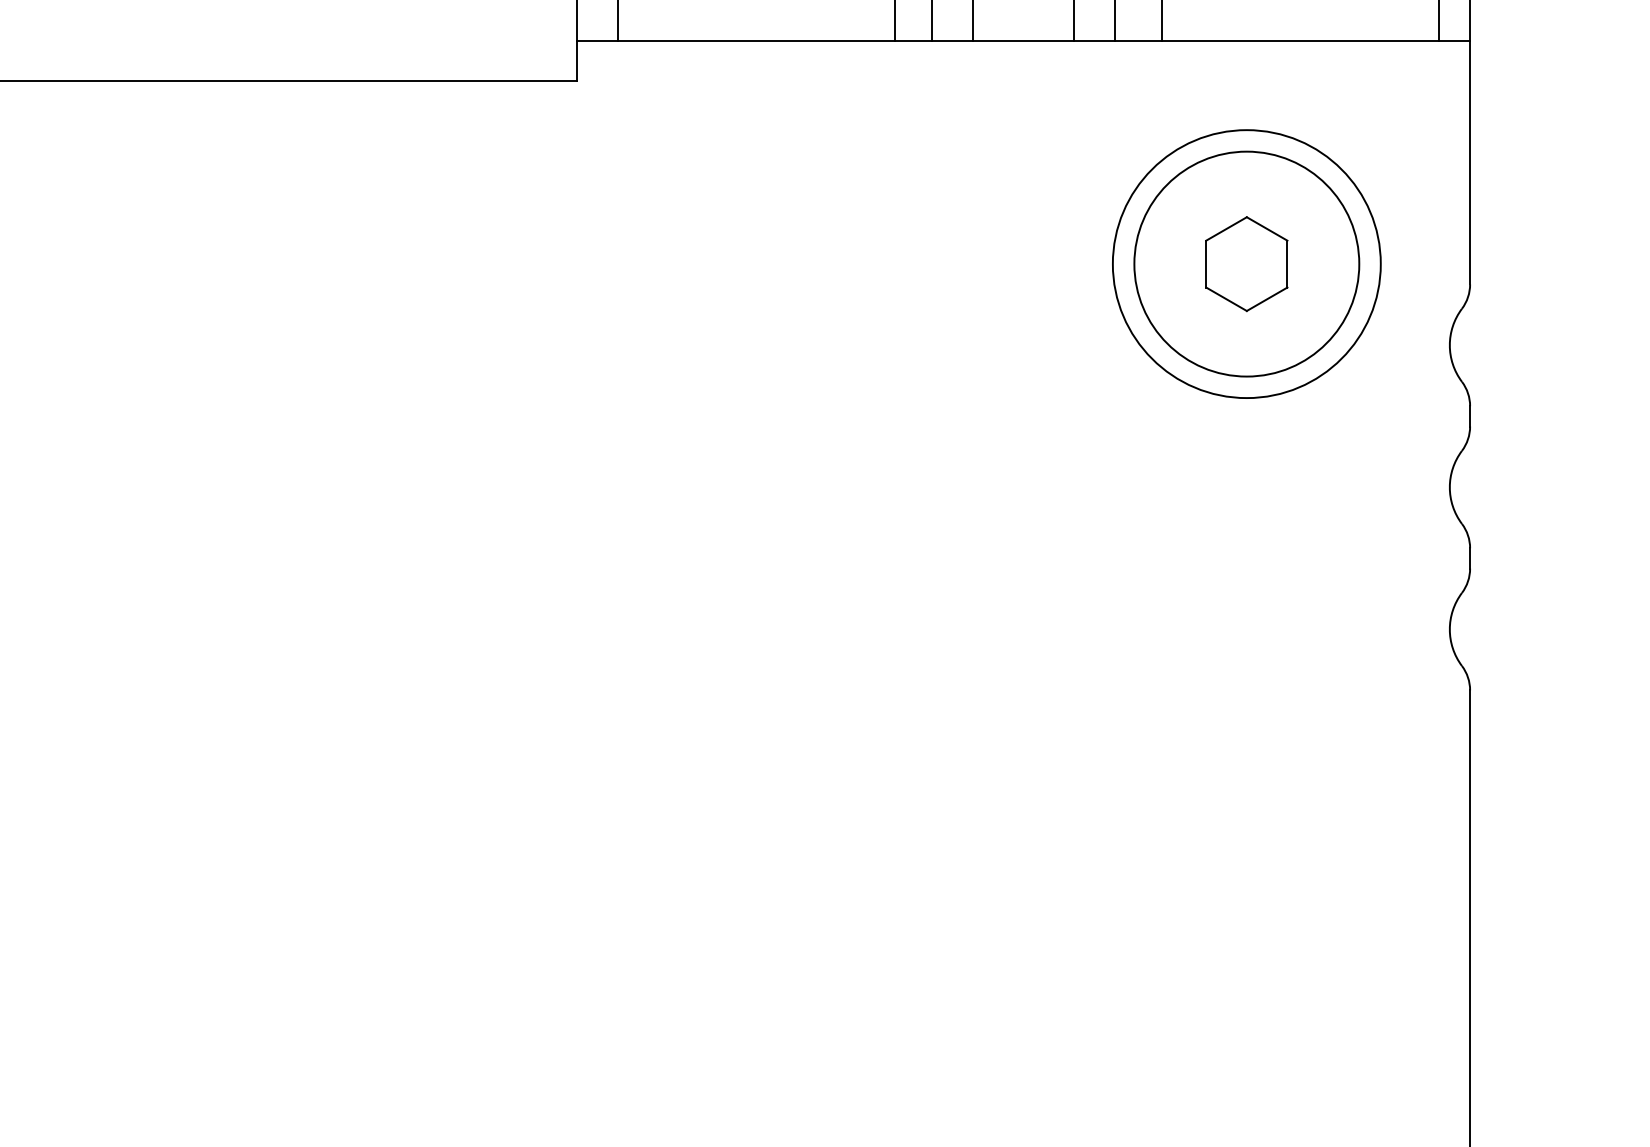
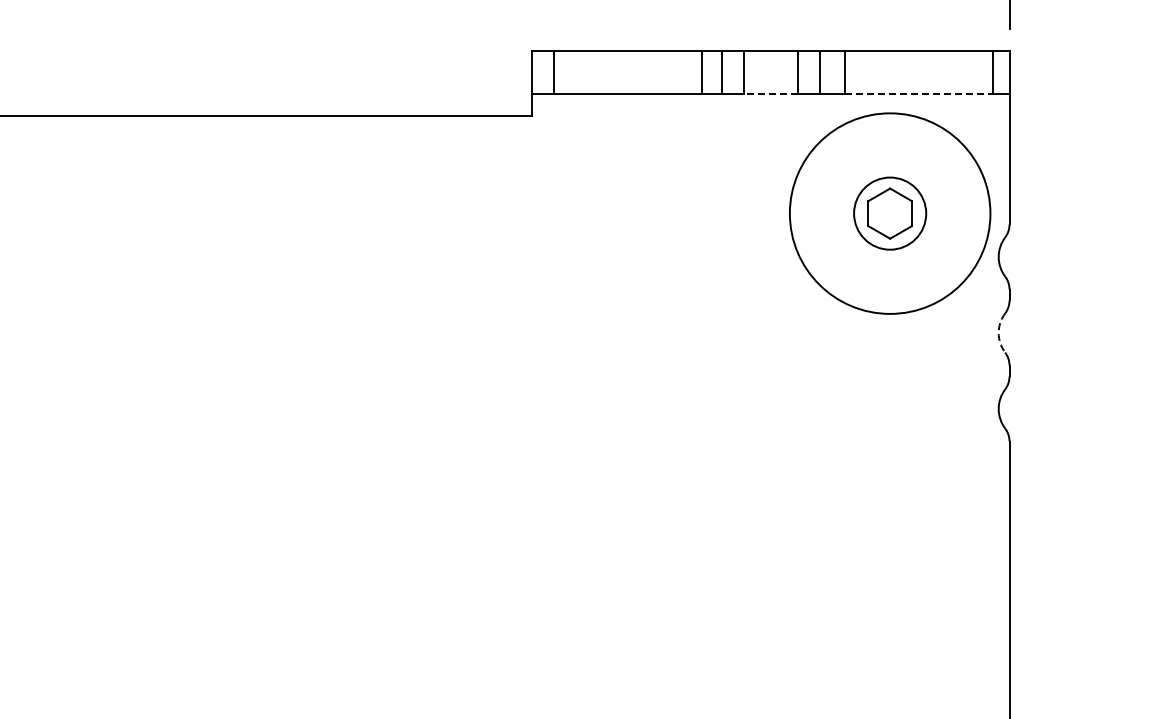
line: (1023, 41) -> (770, 94), solid -> dashed
line: (1301, 41) -> (919, 94), solid -> dashed
circle: (1245, 263) -> (889, 213), size x1.4
circle: (1247, 263) -> (890, 213), size x0.6
arc: (1449, 488) -> (998, 333), solid -> dashed

